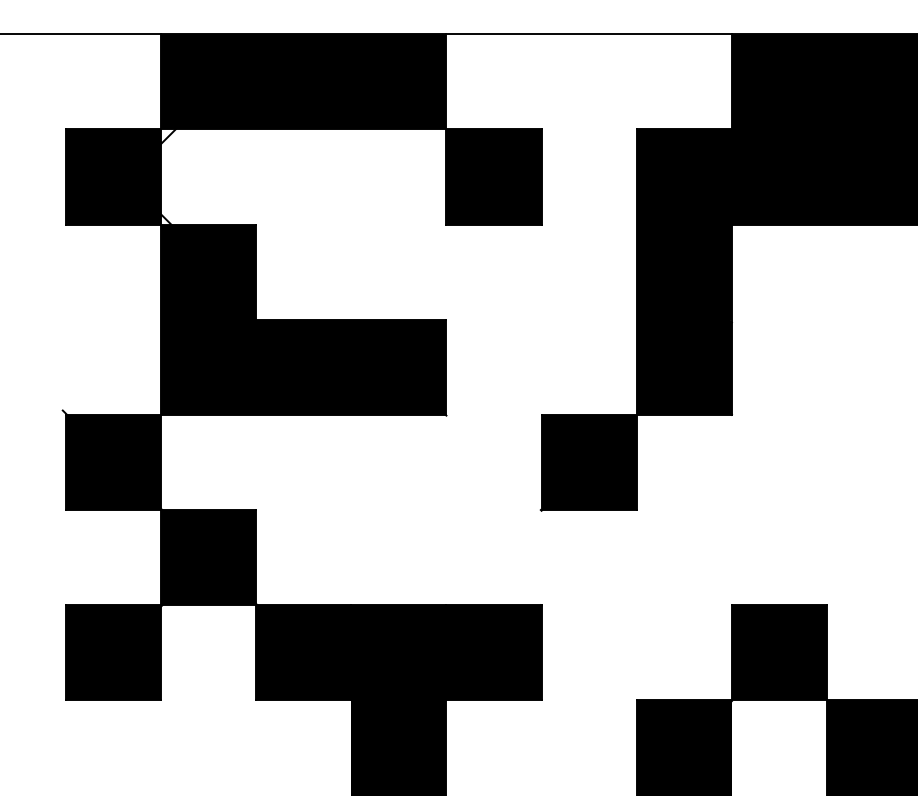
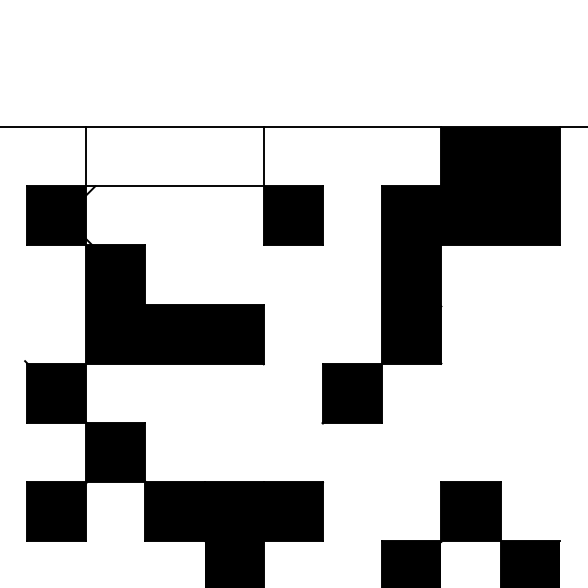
fill: (302, 81) -> (174, 156), removed

